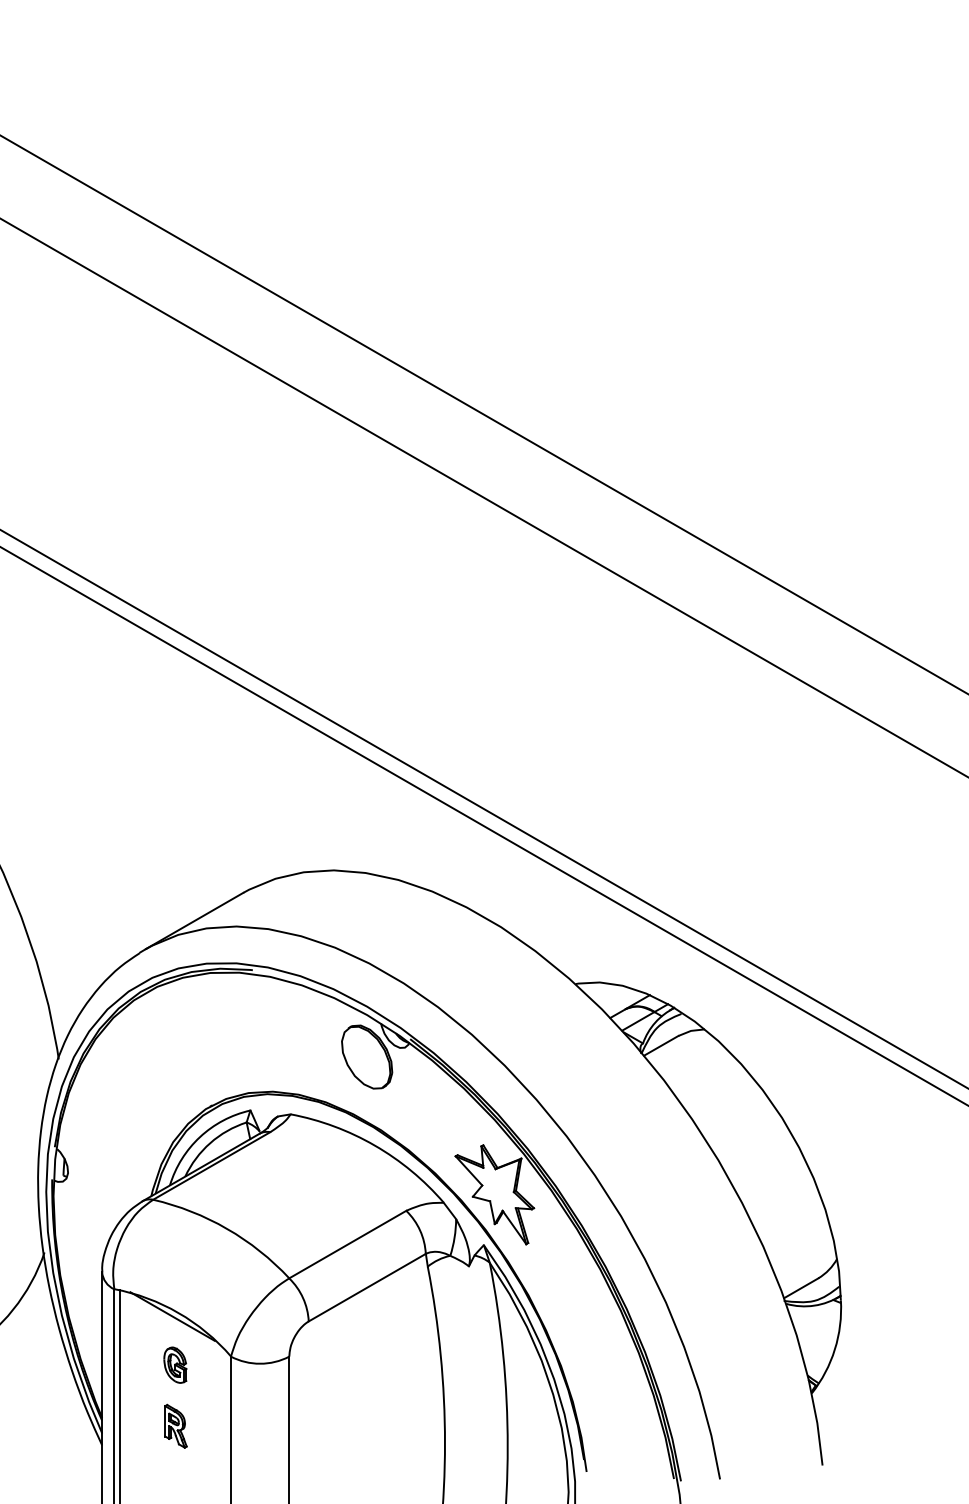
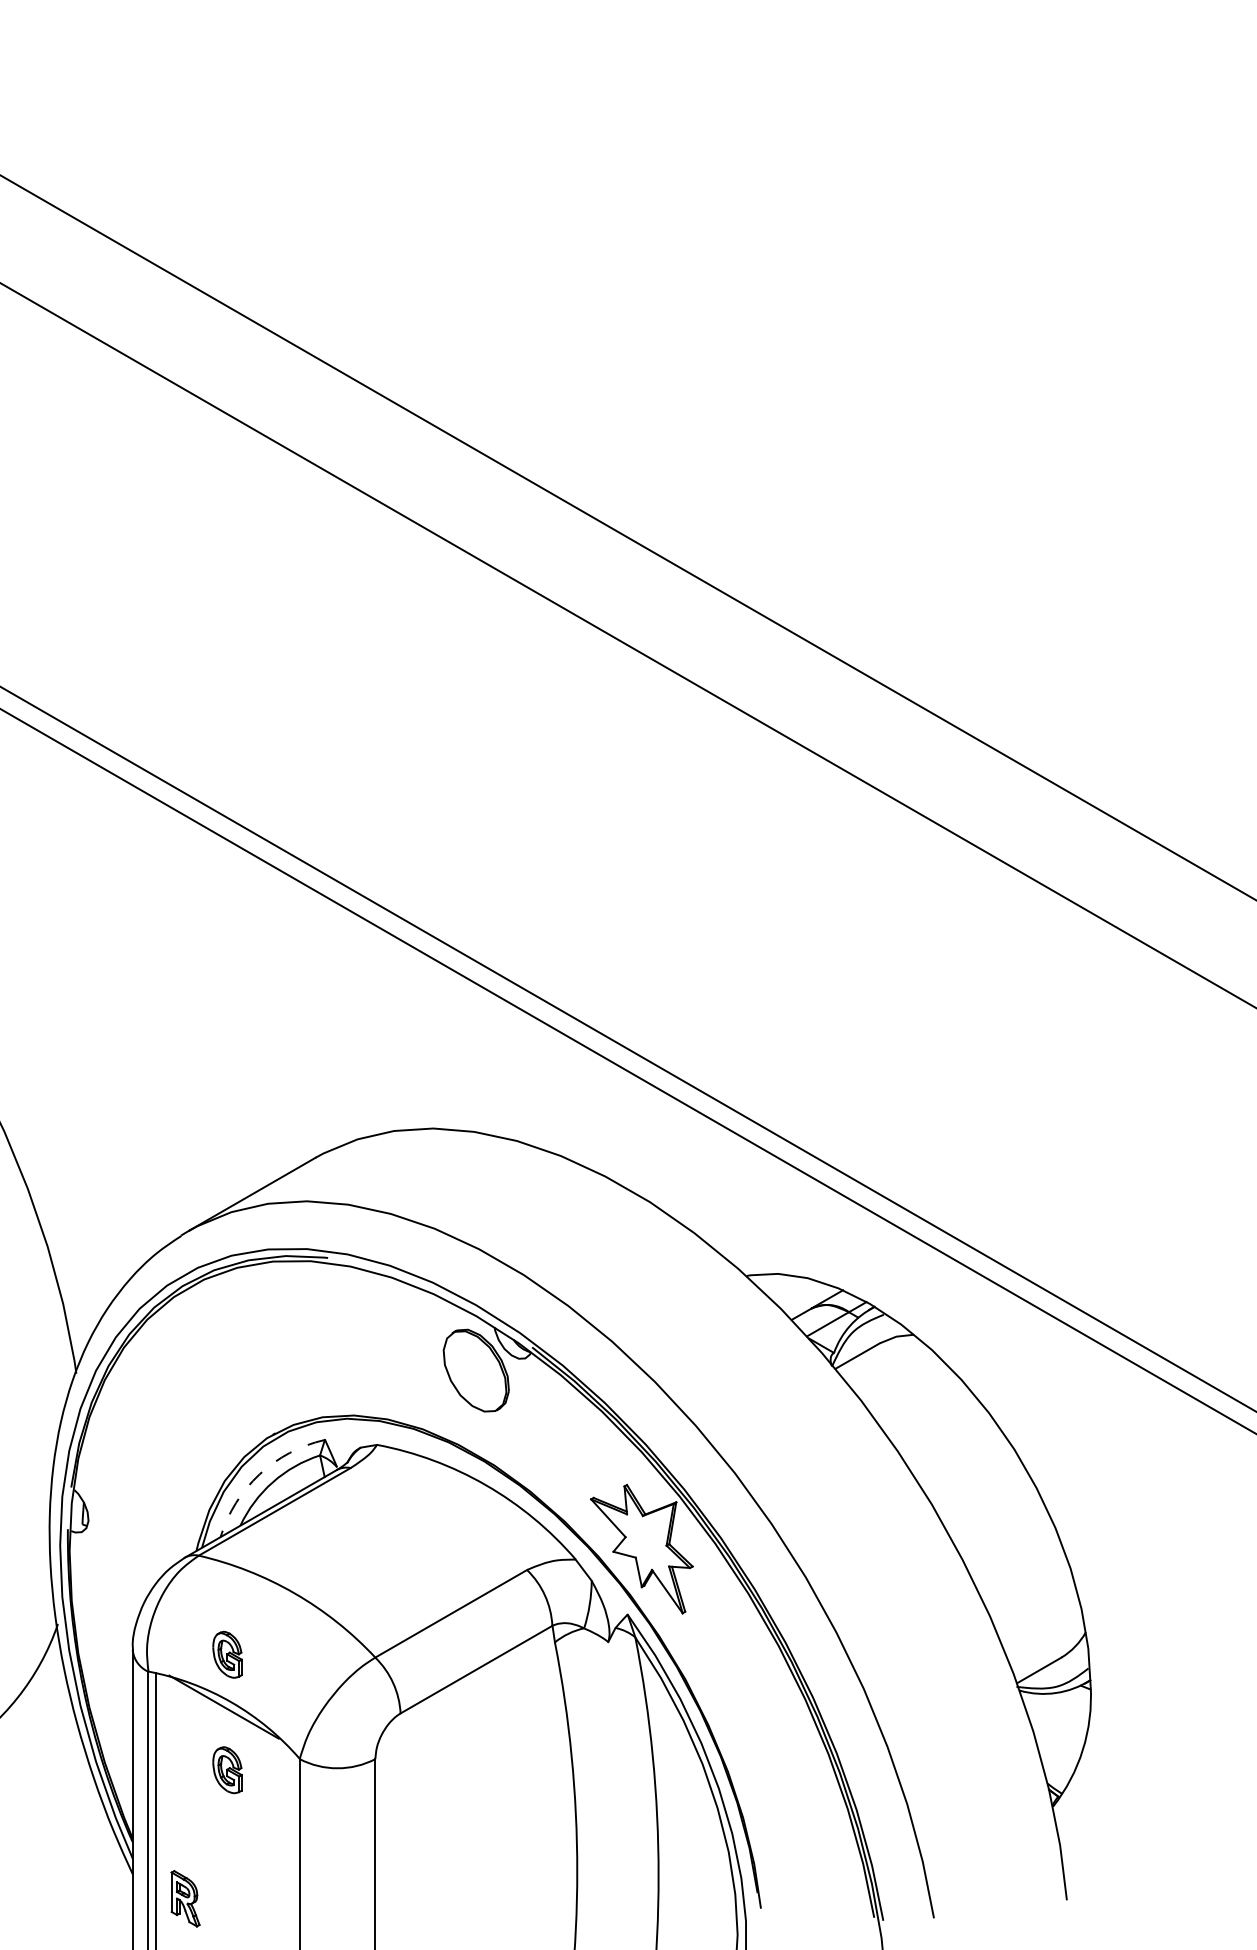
arc: (200, 1137) -> (260, 1474), solid -> dashed
part: (175, 1275) -> (227, 1653), added
part: (175, 1425) -> (184, 1897), moved

